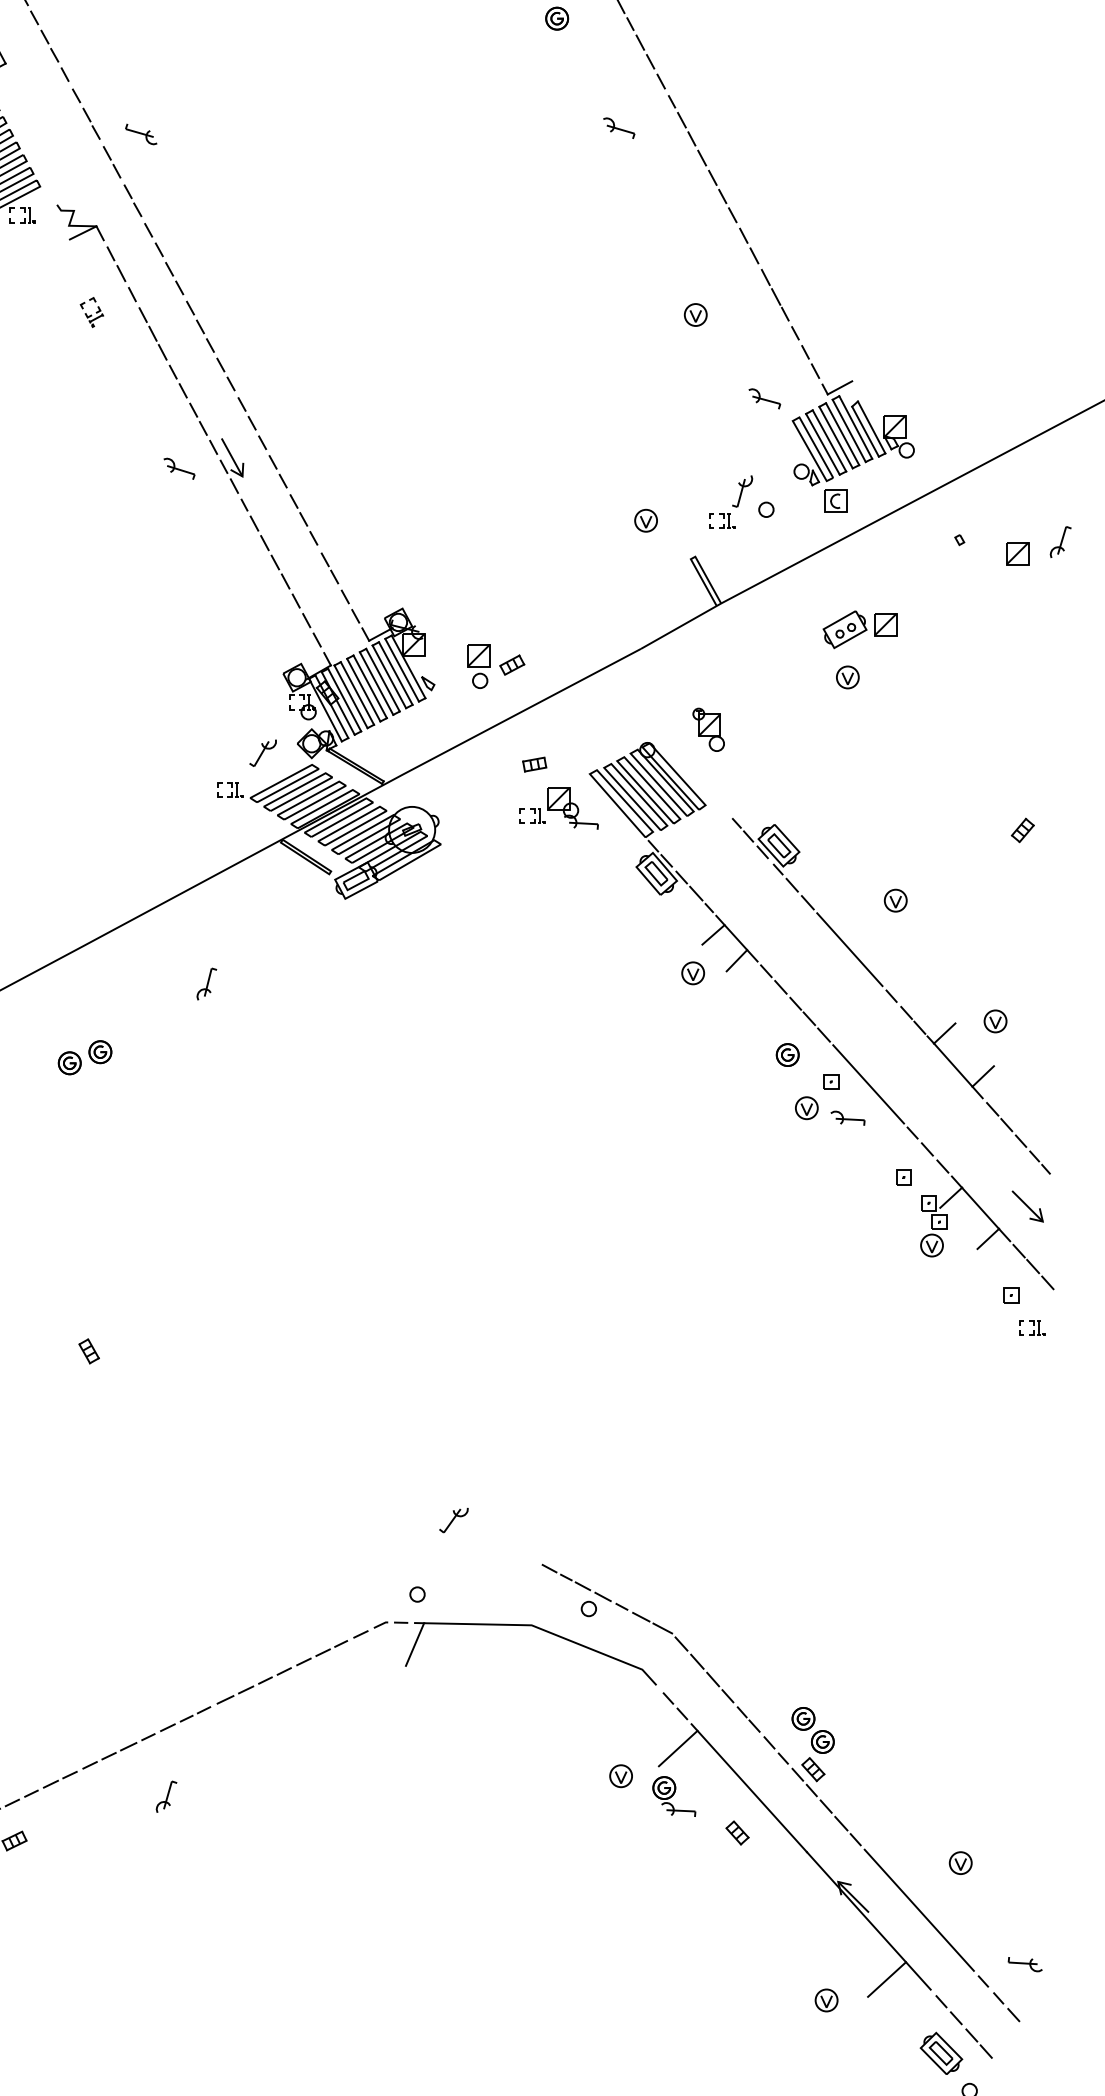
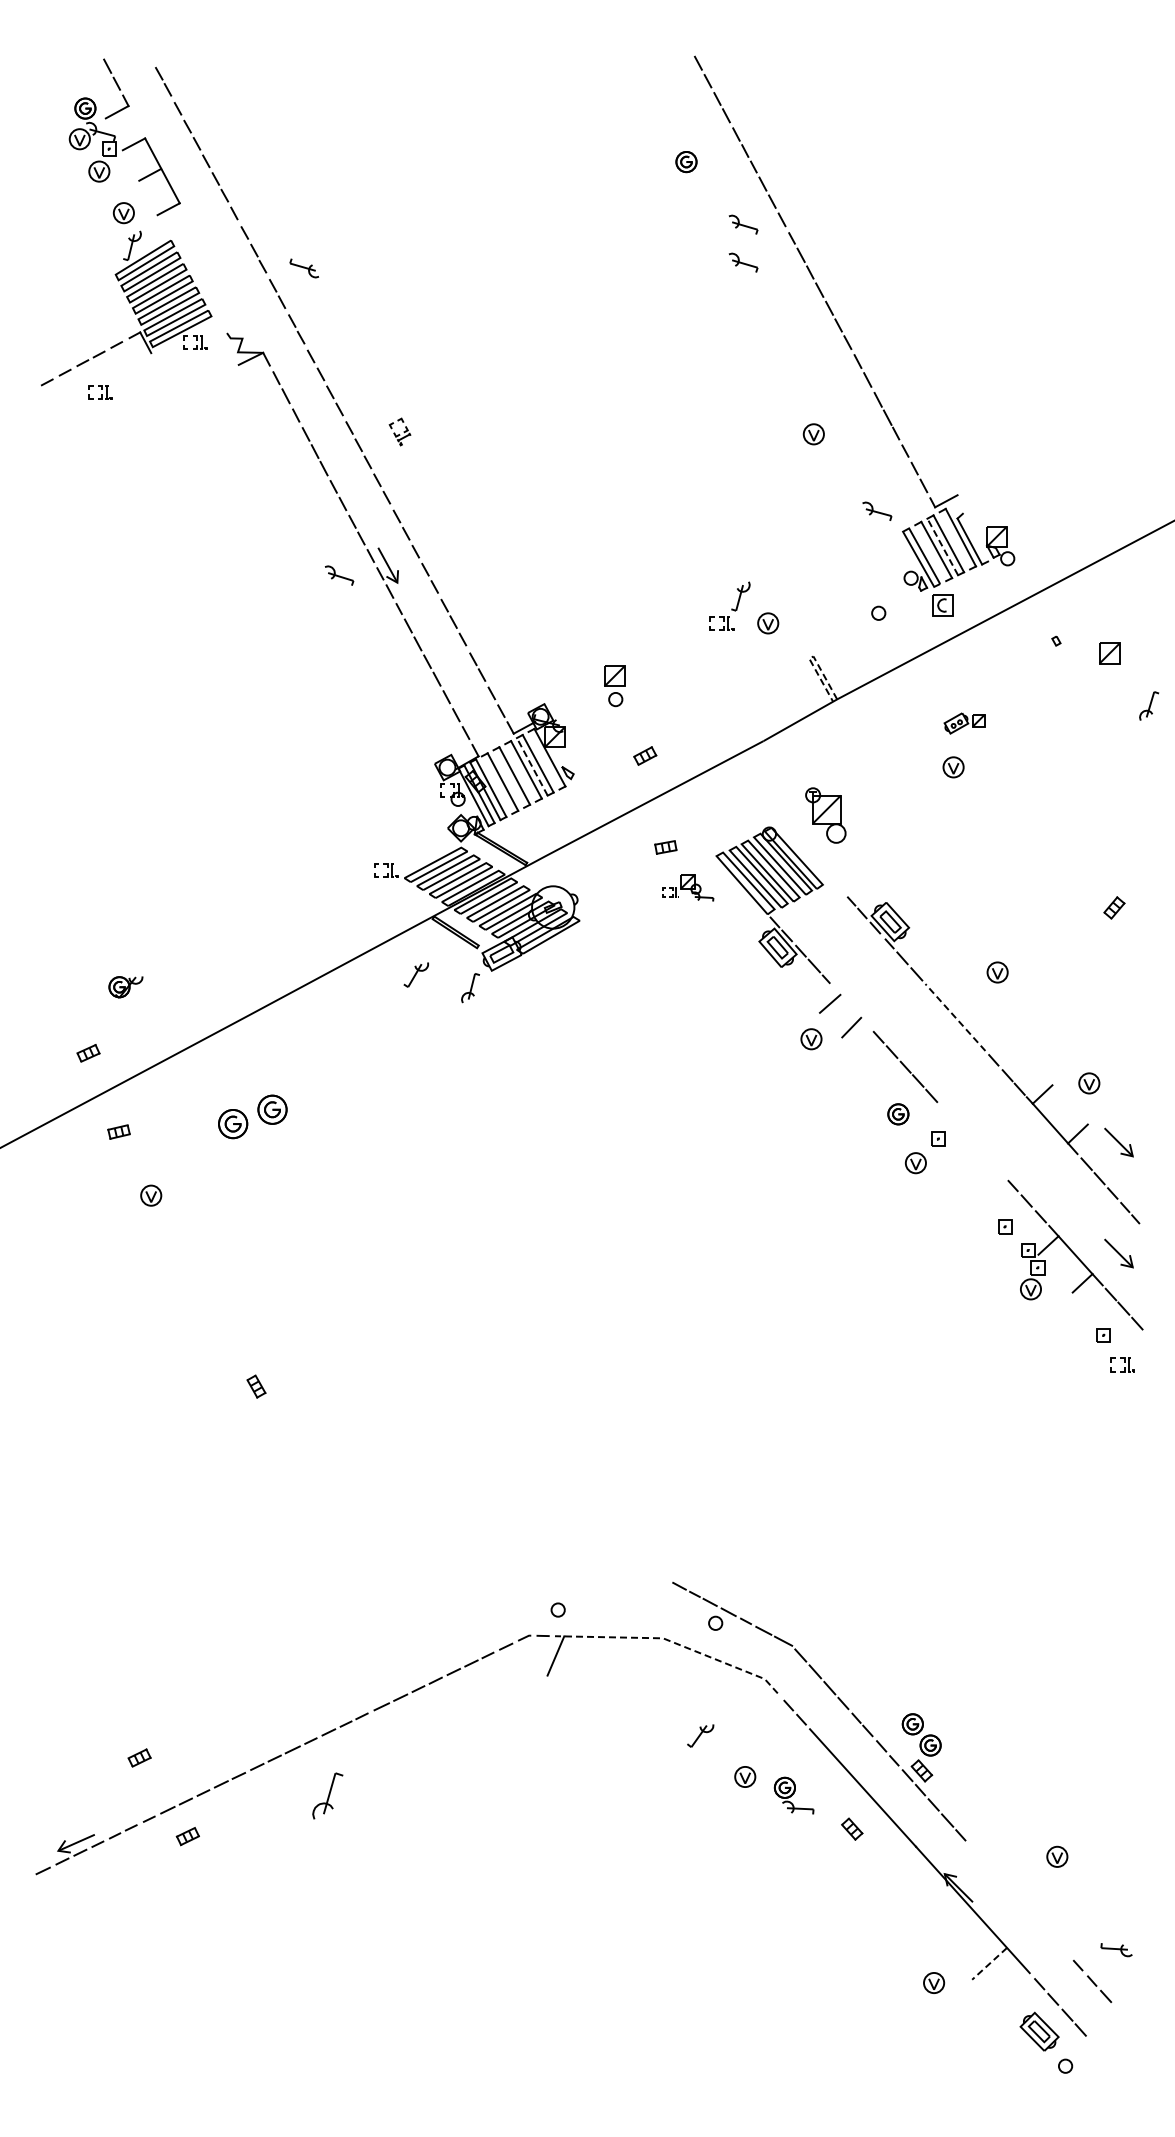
part: (619, 86) -> (743, 224), added
part: (91, 311) -> (399, 431), moved
line: (871, 427) -> (975, 537), removed
line: (848, 430) -> (954, 540), removed
line: (835, 437) -> (942, 546), solid -> dashed
line: (822, 444) -> (930, 553), removed
part: (730, 501) -> (729, 605), moved
part: (1061, 541) -> (1149, 705), moved
line: (693, 557) -> (811, 657), solid -> dashed
part: (859, 629) -> (964, 723), size x0.6
part: (478, 666) -> (614, 686), moved
line: (401, 669) -> (543, 760), removed
line: (389, 676) -> (532, 766), solid -> dashed
line: (376, 683) -> (520, 772), removed
line: (363, 689) -> (508, 778), removed
line: (350, 696) -> (496, 784), removed
part: (708, 729) -> (825, 815), size x1.4
part: (262, 752) -> (415, 974), moved
part: (559, 808) -> (688, 887), size x0.7
line: (736, 938) -> (851, 1007), removed
line: (849, 949) -> (955, 1017), solid -> dashed
part: (206, 984) -> (470, 988), moved
part: (84, 1057) -> (252, 1116), size x1.4
line: (868, 1084) -> (972, 1141), removed
part: (1027, 1085) -> (1118, 1142), added
part: (847, 1118) -> (953, 1172), removed
part: (453, 1519) -> (700, 1735), moved
line: (541, 1629) -> (672, 1642), solid -> dashed
line: (677, 1748) -> (797, 1751), removed
part: (166, 1796) -> (327, 1795), size x1.6
line: (919, 1909) -> (1019, 1899), removed
line: (886, 1979) -> (989, 1963), solid -> dashed

